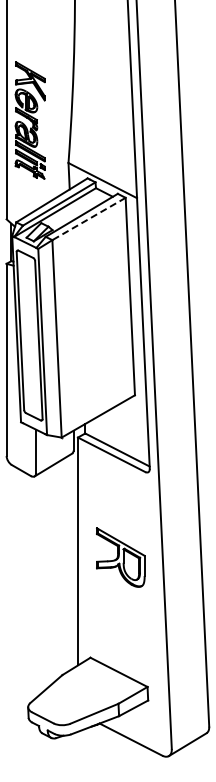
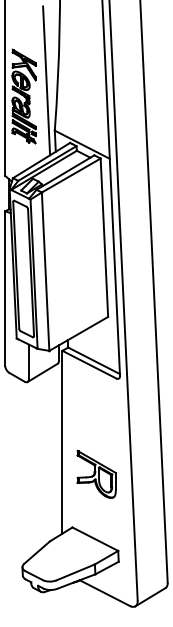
line: (57, 100) -> (45, 80), added
line: (88, 219) -> (70, 175), dashed -> solid
part: (120, 557) -> (96, 474), moved

